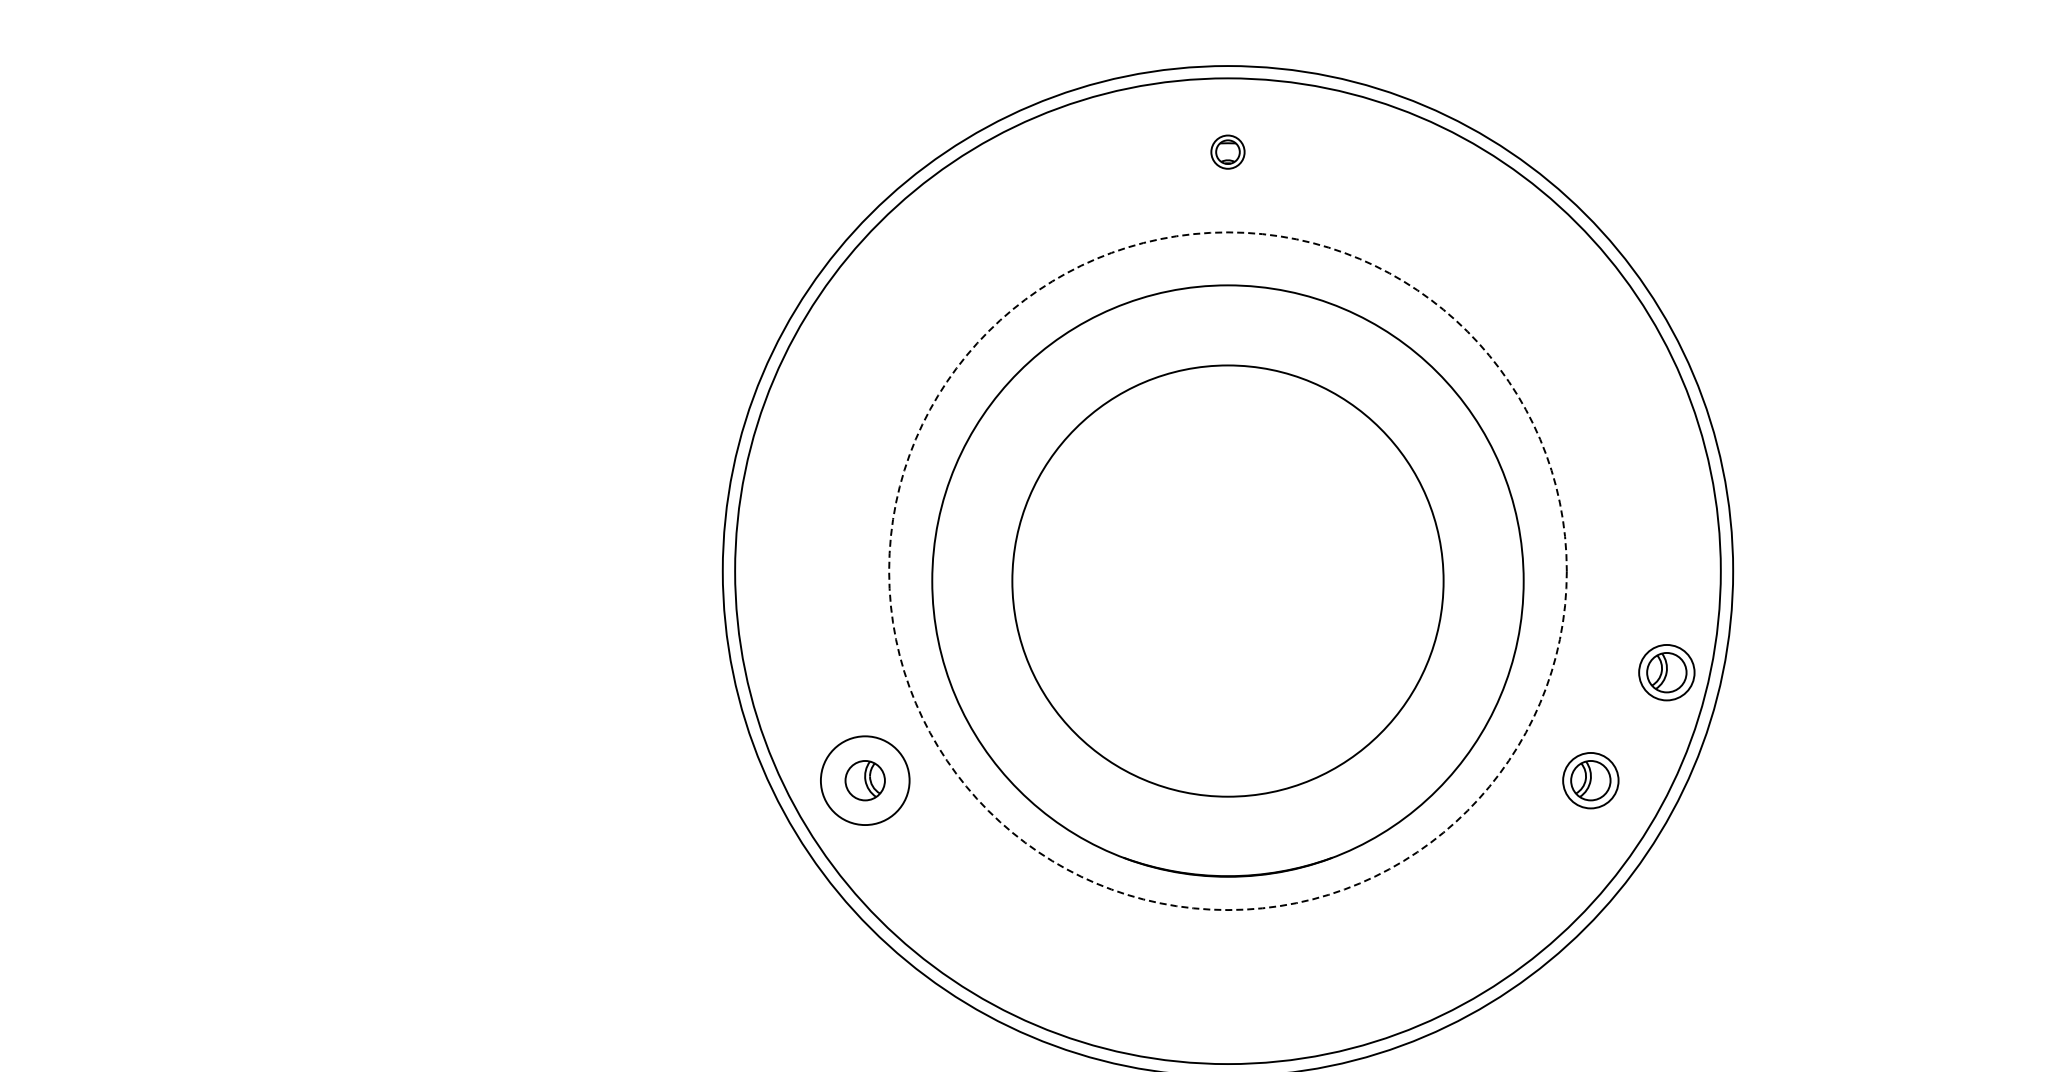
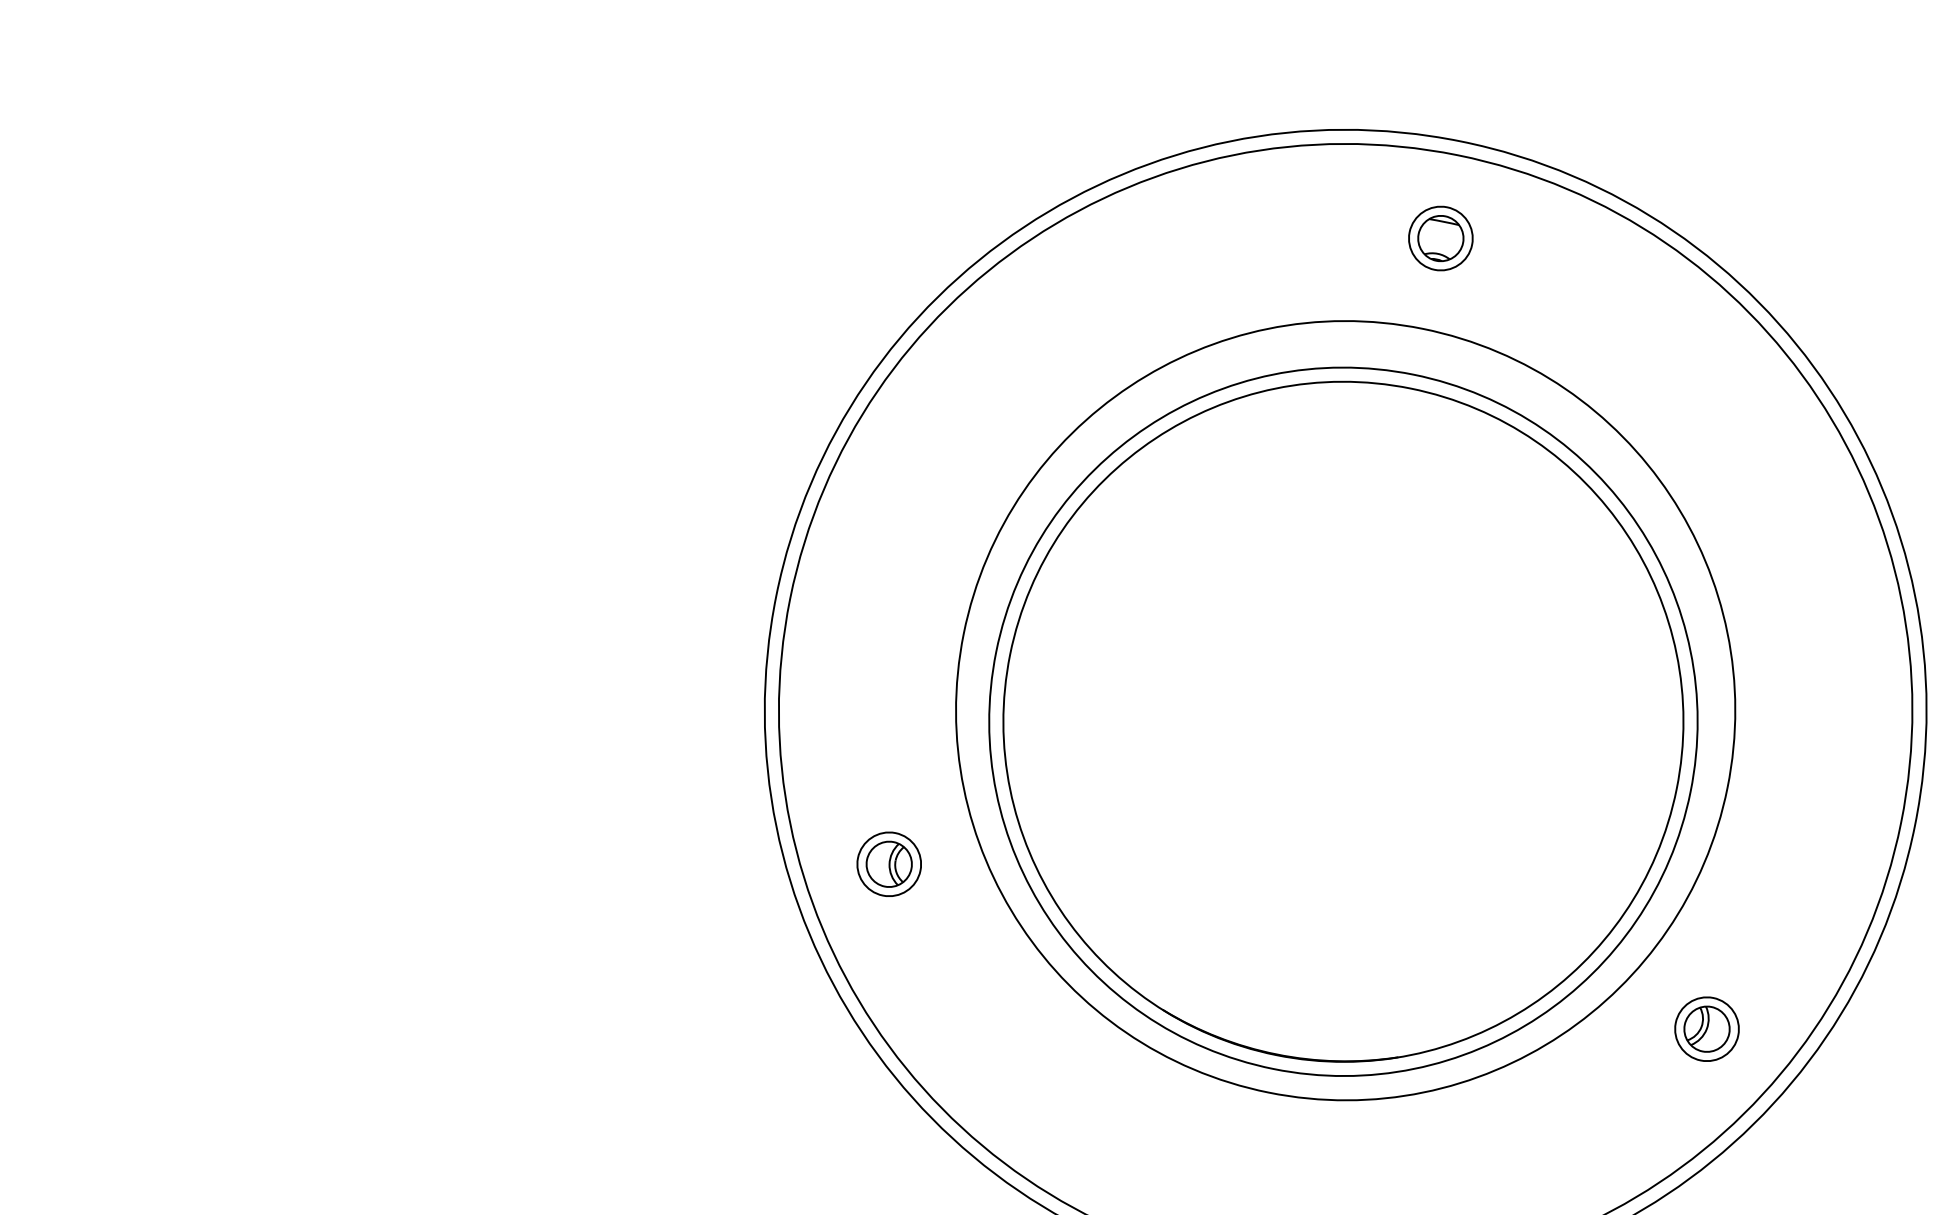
part: (1227, 151) -> (1440, 237), size x1.67
circle: (1227, 571) -> (1345, 710), dashed -> solid
circle: (1227, 581) -> (1342, 722), size x1.43
part: (1666, 672) -> (1816, 924), removed
circle: (864, 780) -> (888, 863), size x0.62

